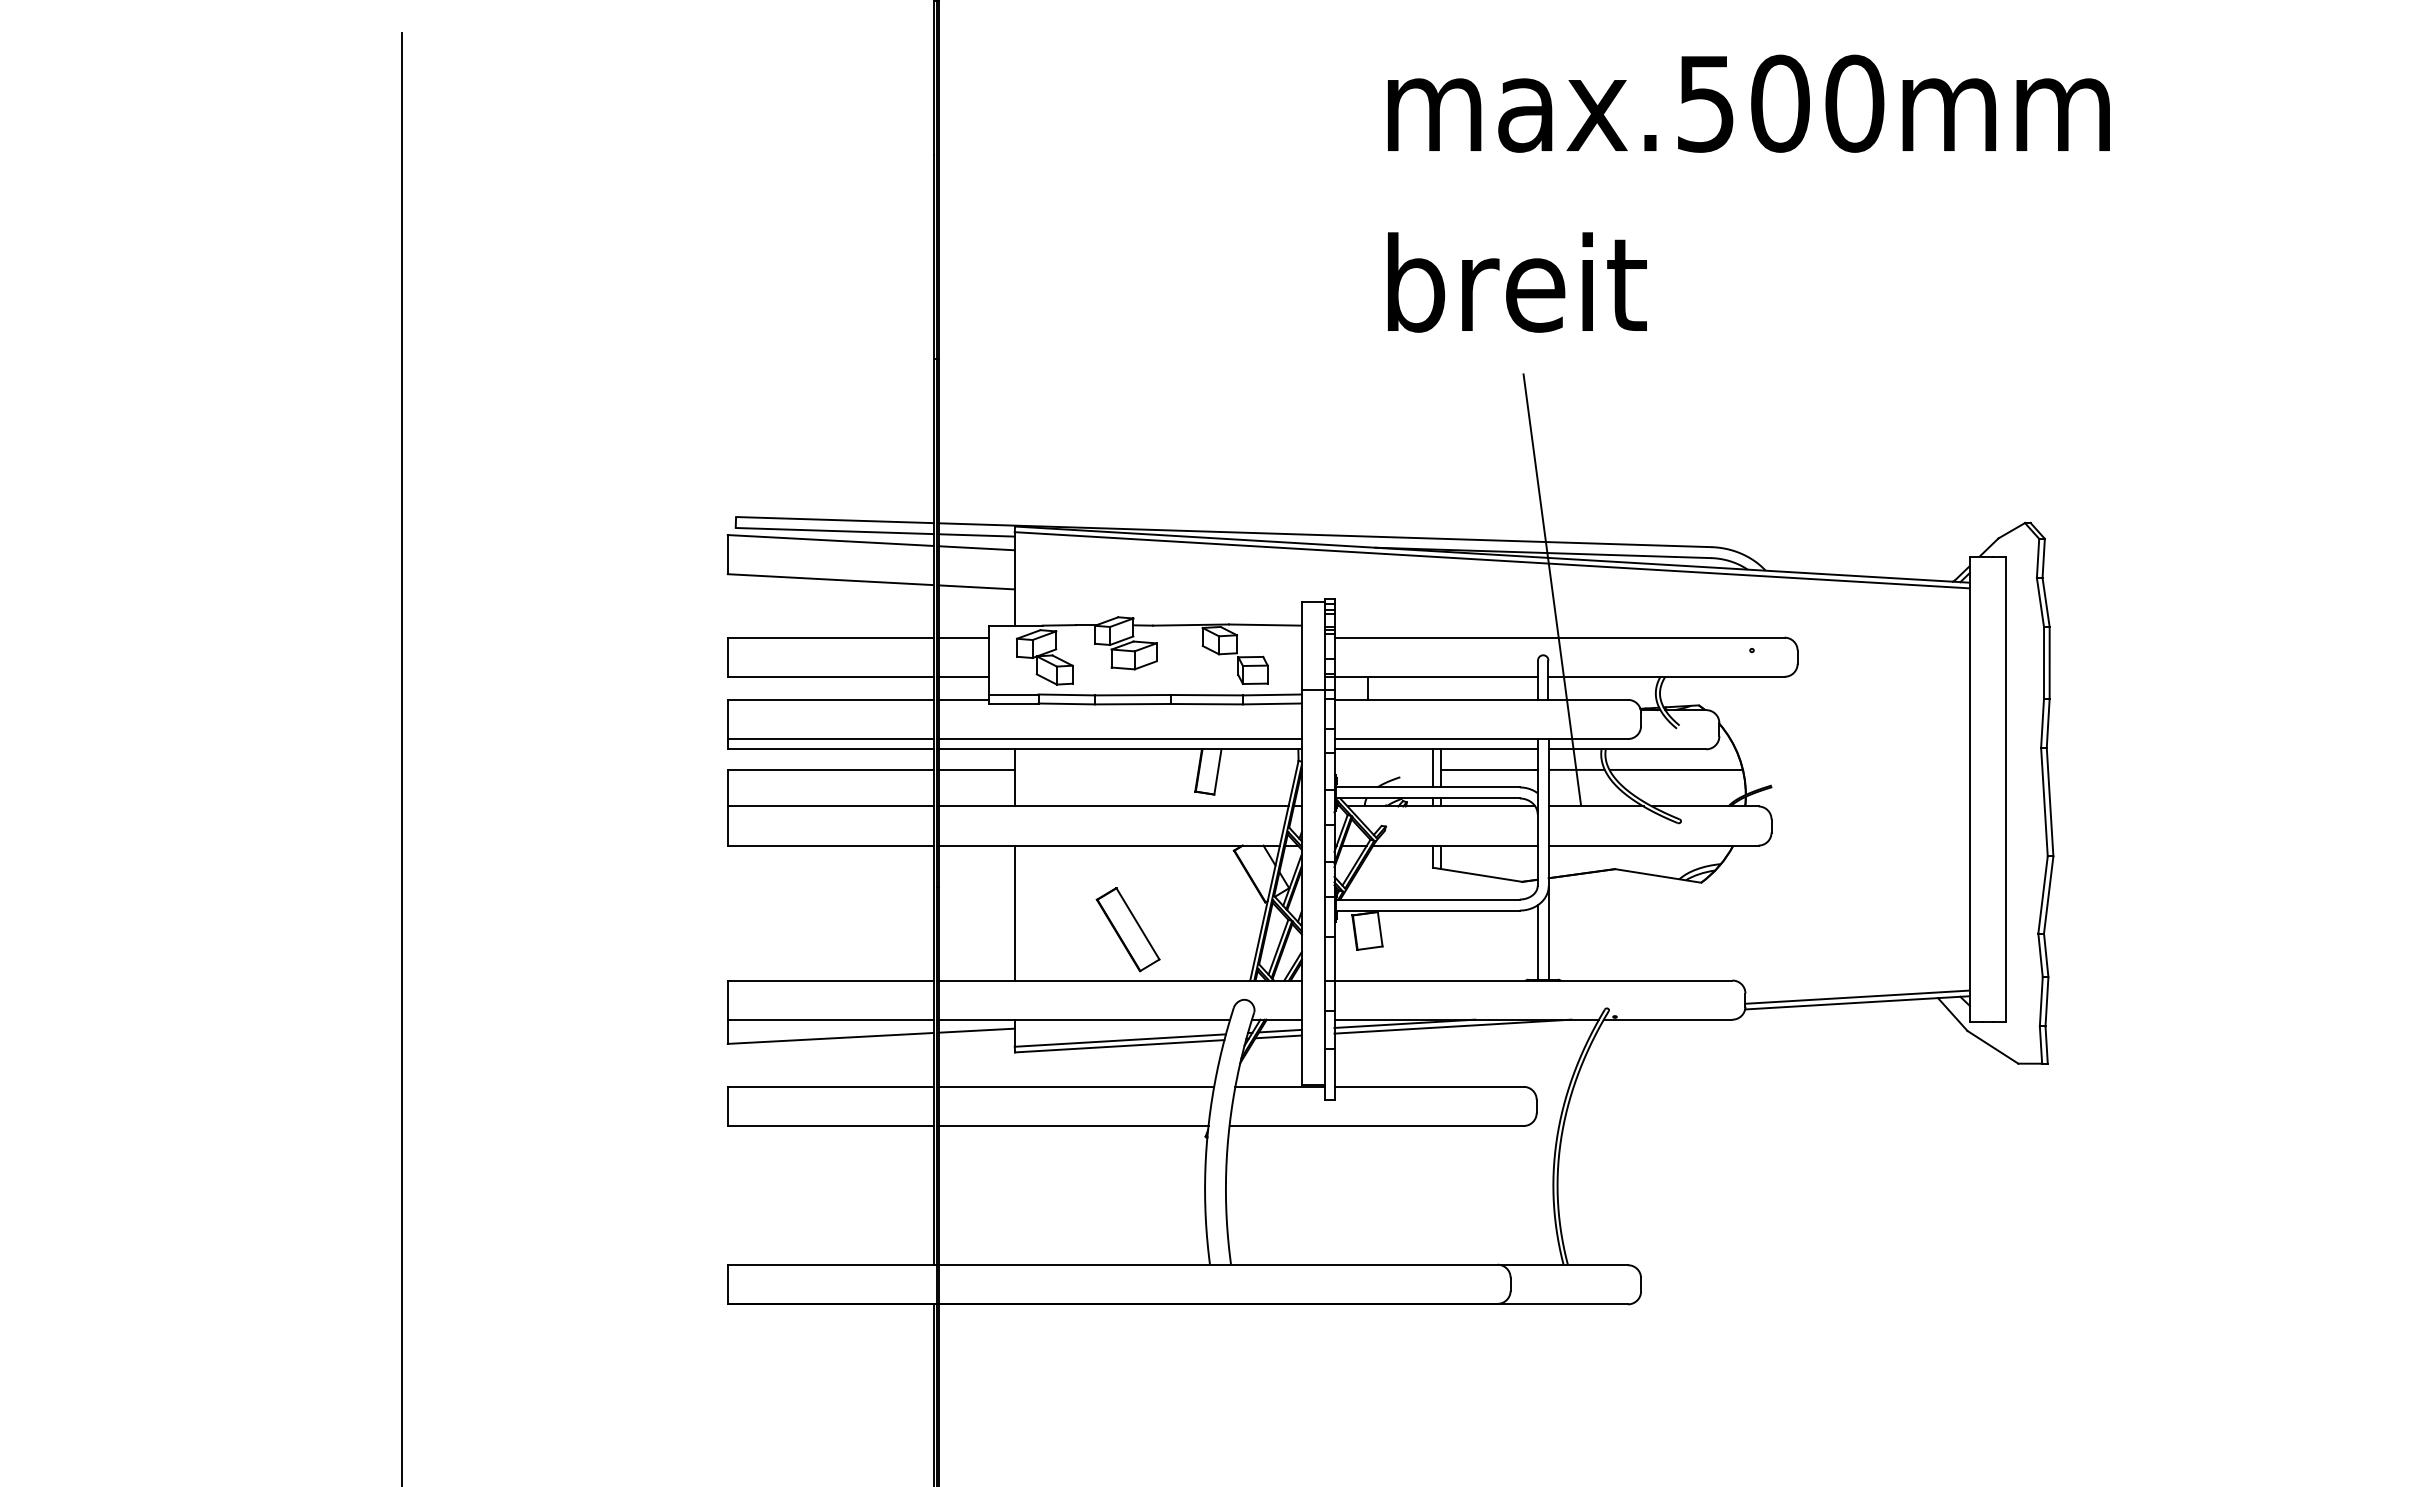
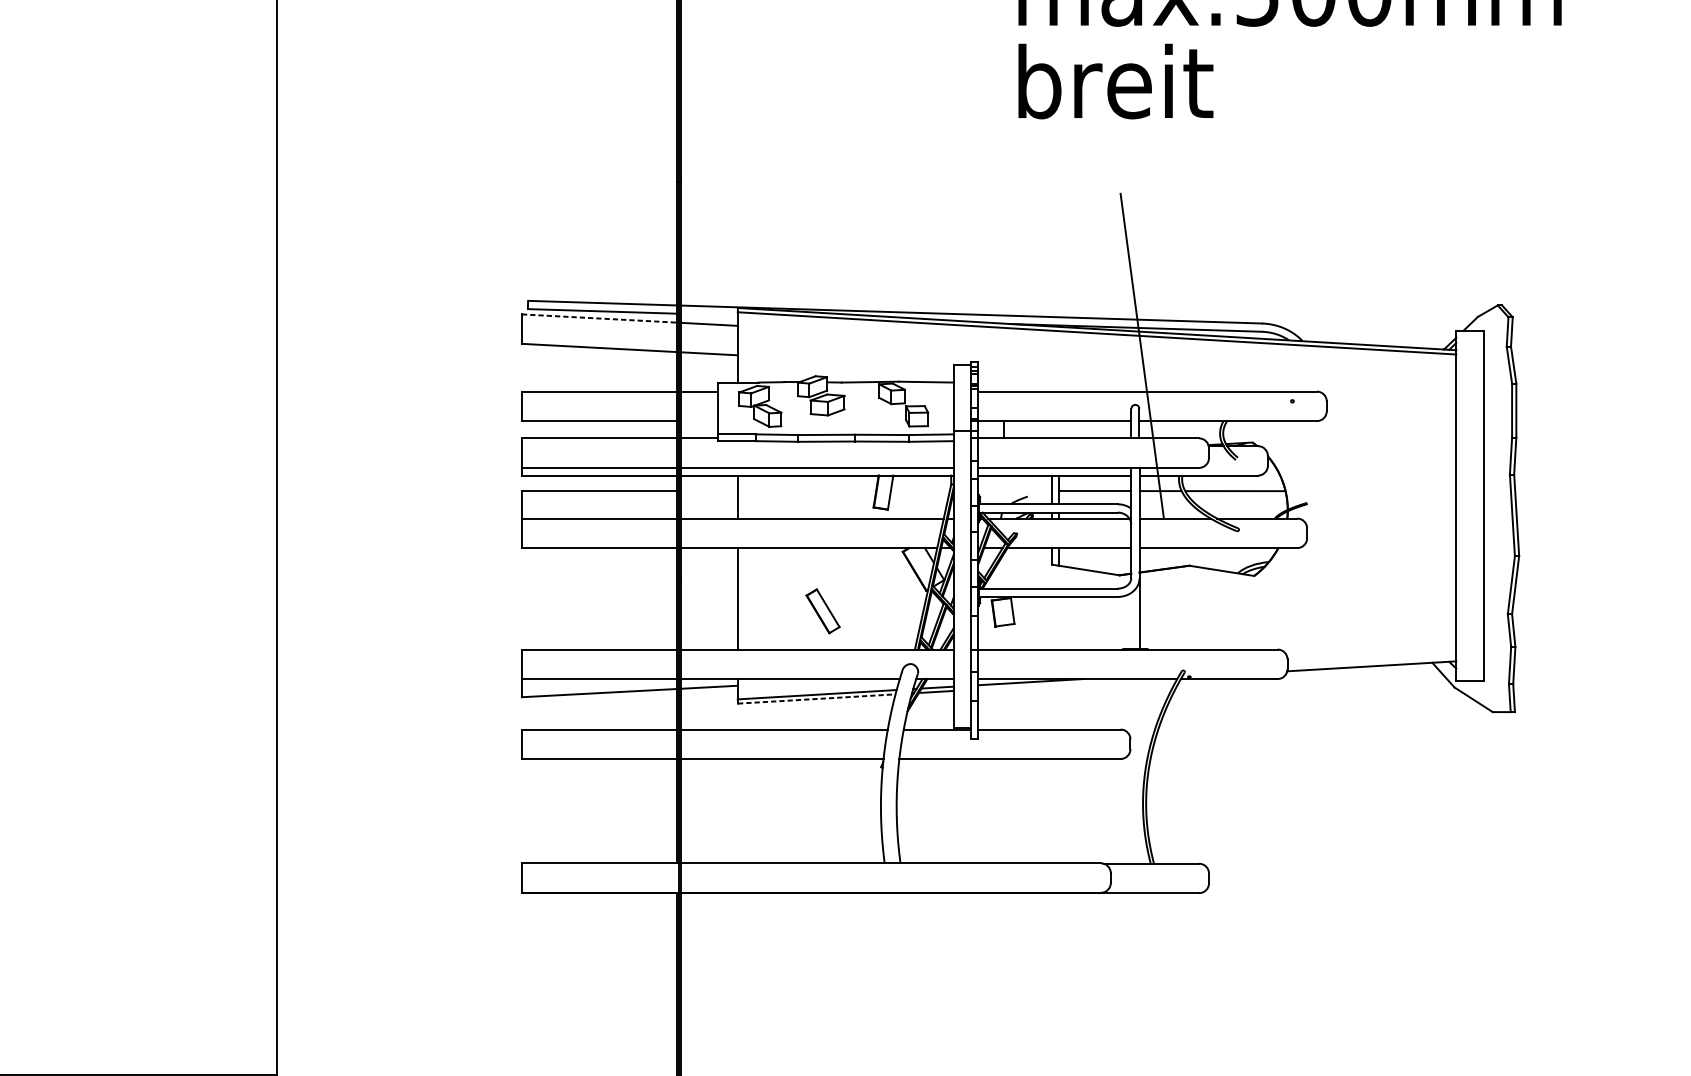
text: (1517, 282) -> (1116, 81), moved
line: (976, 535) -> (709, 314), removed
line: (831, 540) -> (599, 318), solid -> dashed
line: (963, 676) -> (699, 420), removed
line: (976, 769) -> (709, 490), removed
part: (1127, 929) -> (822, 611), size x0.7
line: (1537, 942) -> (1131, 620), removed
line: (1857, 996) -> (1371, 661), removed
line: (1452, 1026) -> (1067, 684), removed
line: (1119, 1046) -> (816, 699), solid -> dashed

